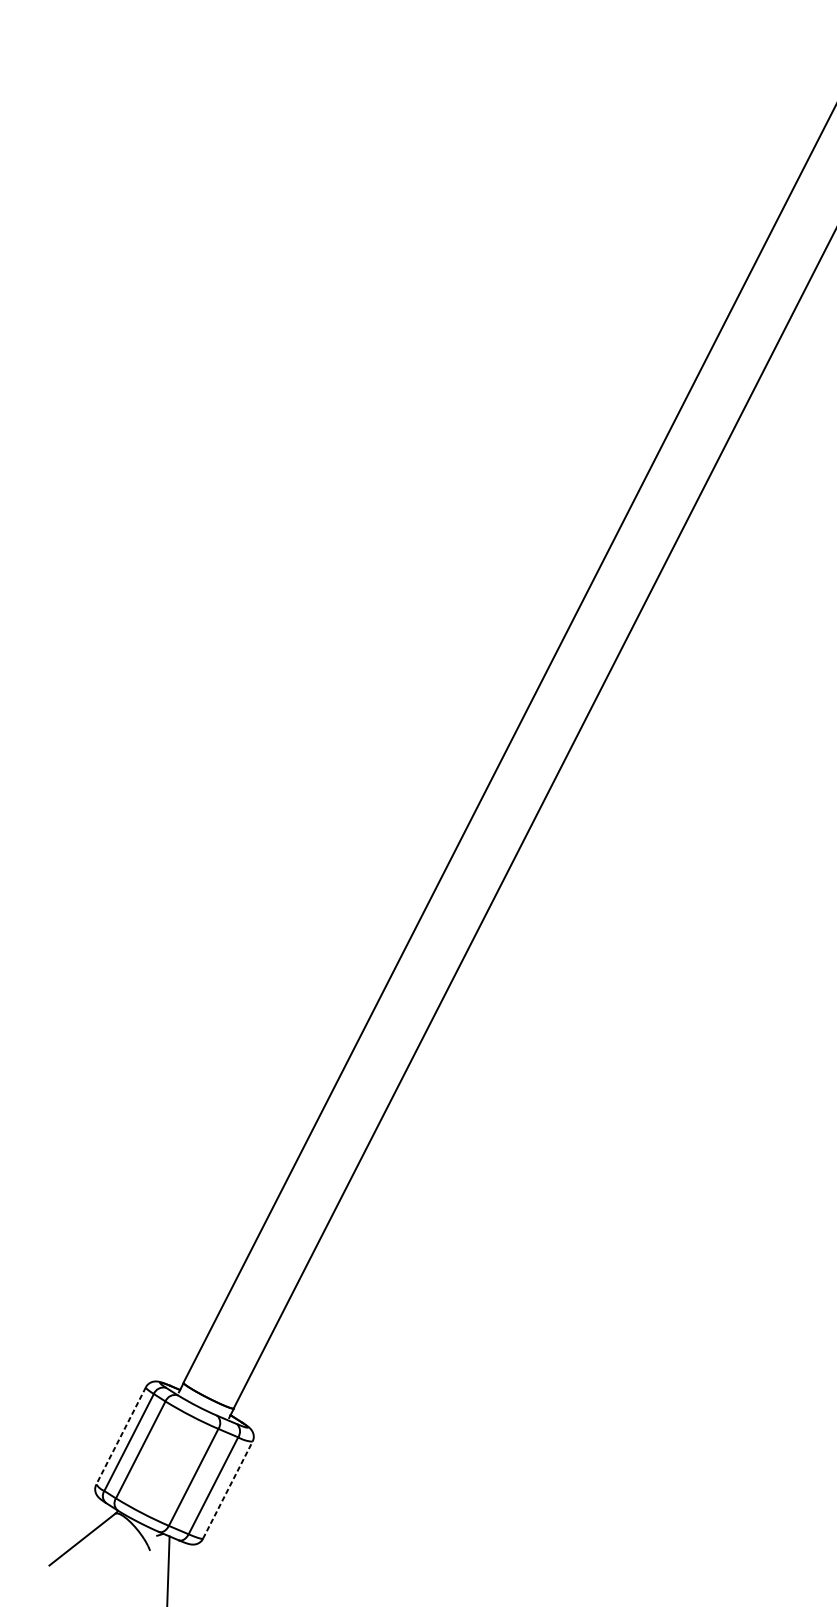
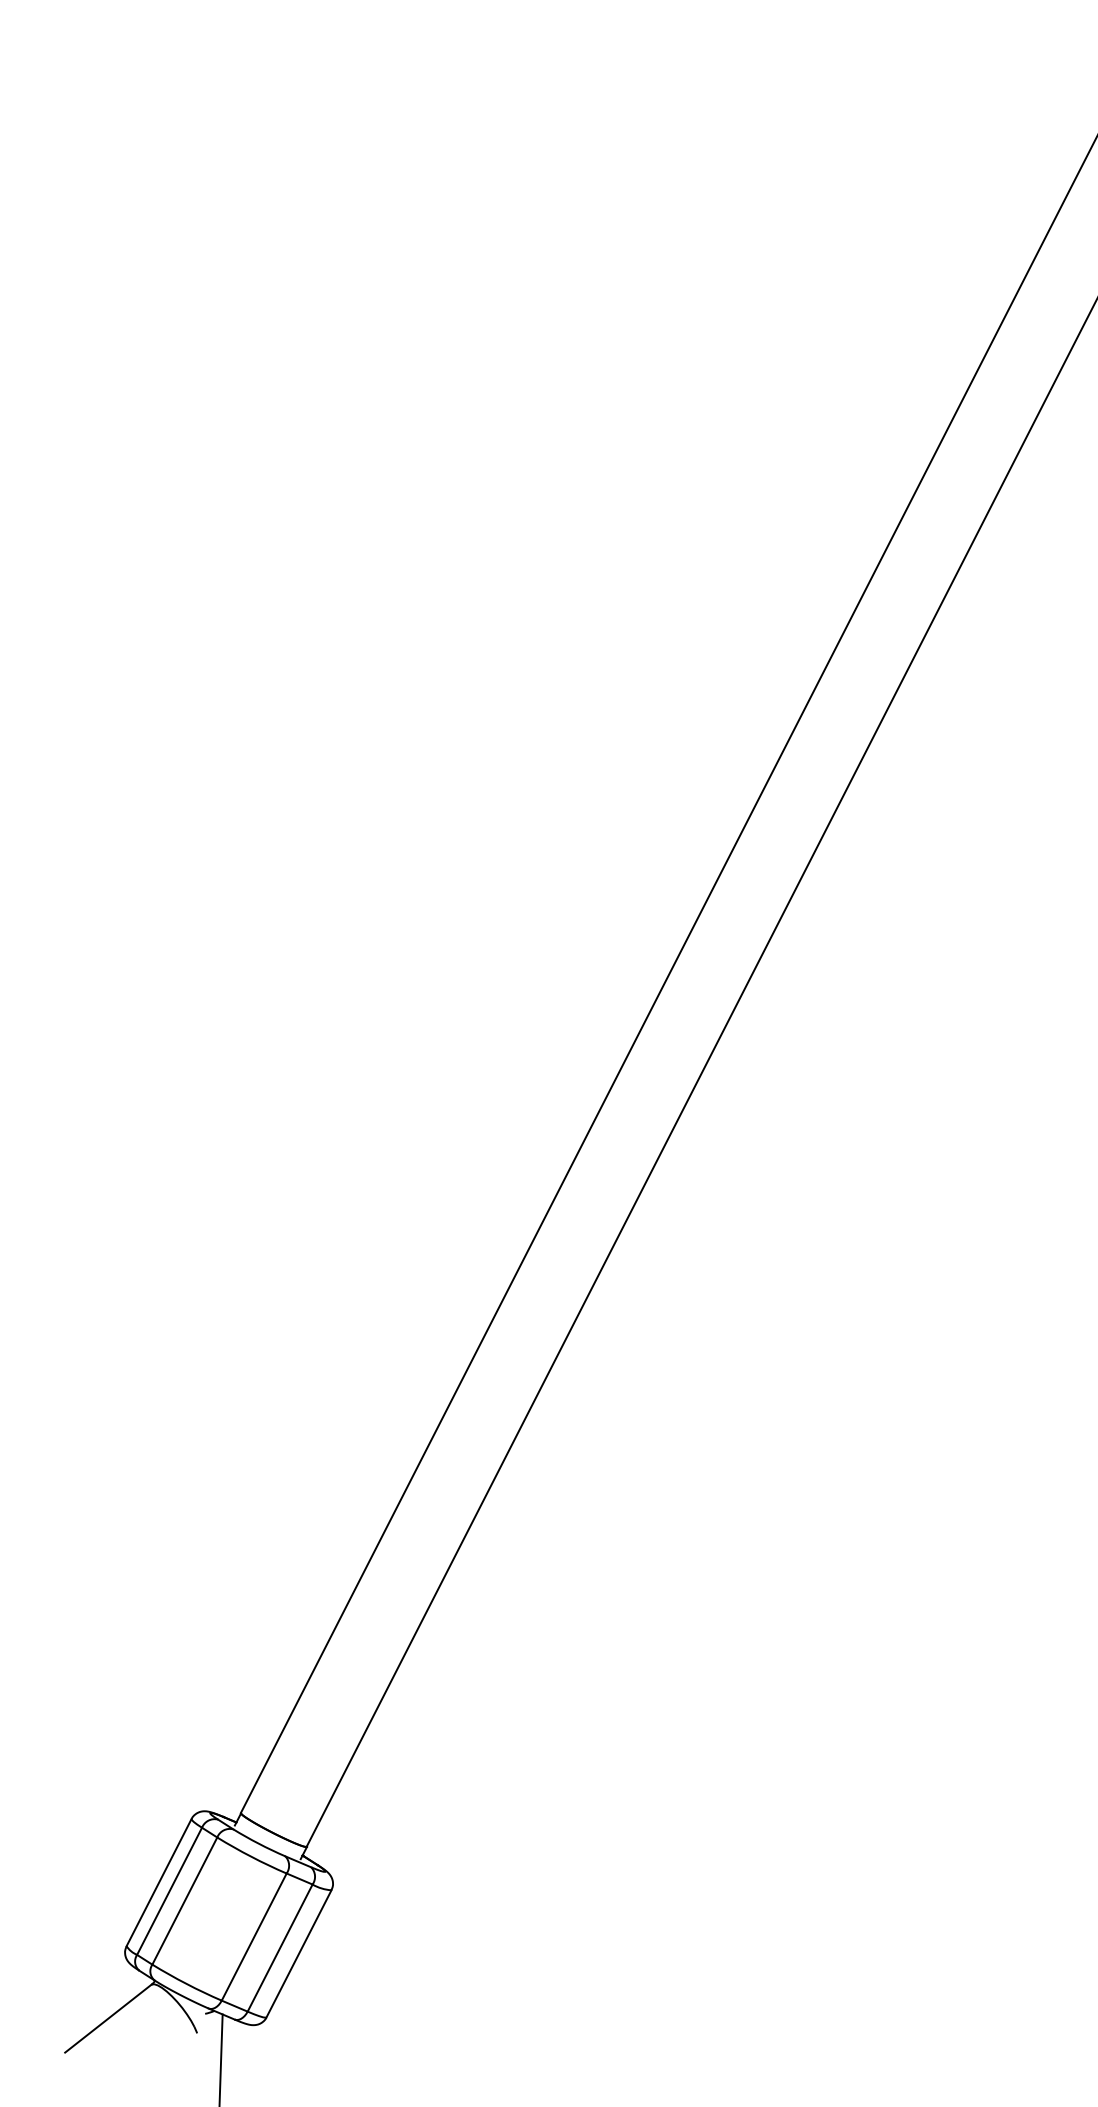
line: (120, 1436) -> (158, 1883), dashed -> solid
line: (228, 1489) -> (299, 1953), dashed -> solid

